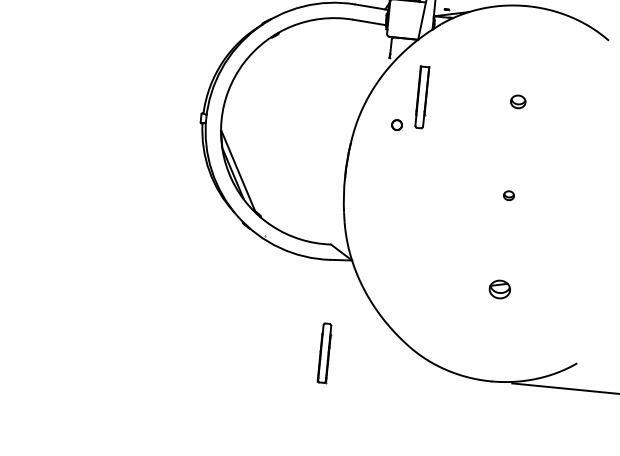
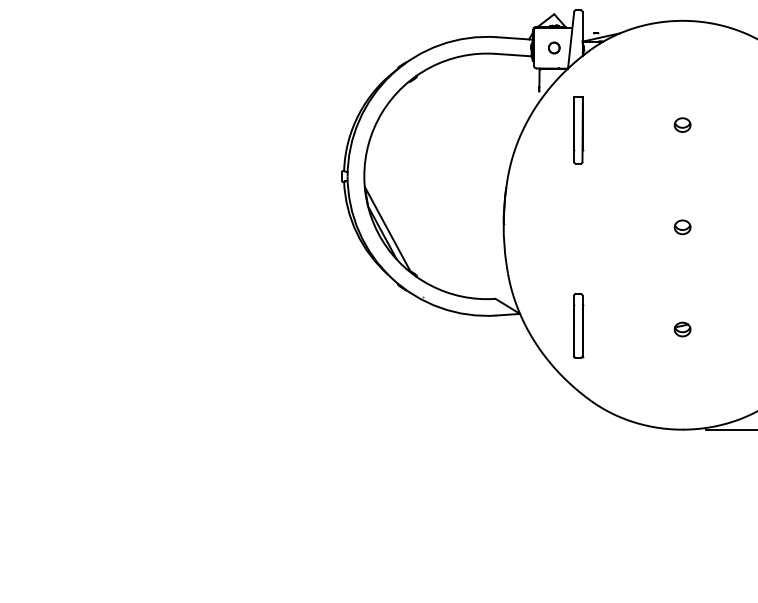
part: (397, 124) -> (554, 47), moved
part: (508, 195) -> (682, 227), size x1.43
part: (499, 289) -> (682, 329), size x0.71
part: (324, 352) -> (578, 325), moved

